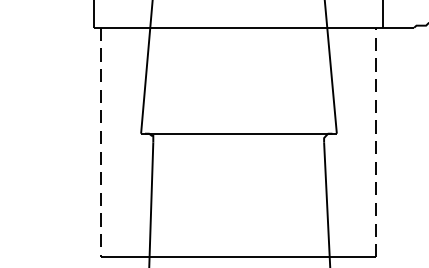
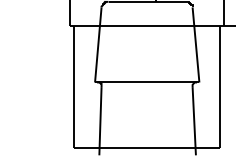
line: (376, 141) -> (220, 86), dashed -> solid
line: (100, 143) -> (73, 87), dashed -> solid

